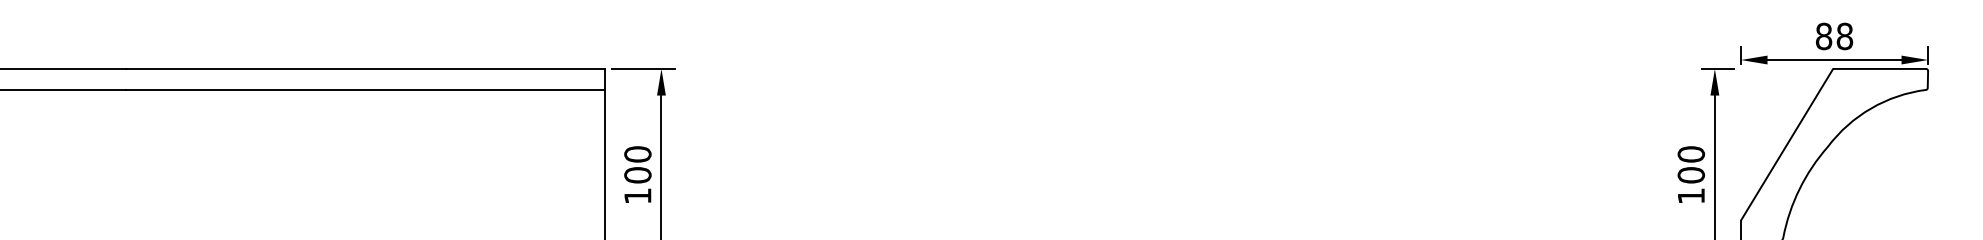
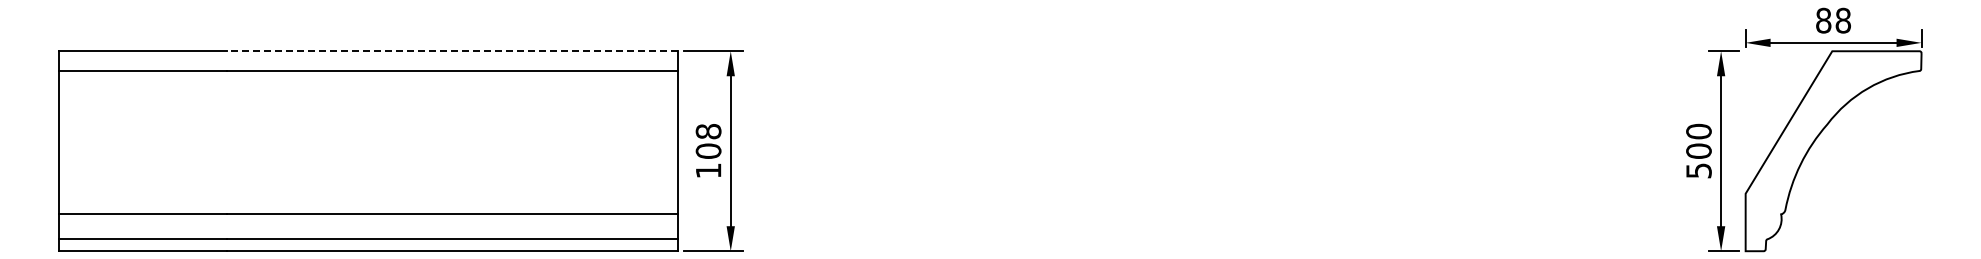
line: (364, 69) -> (451, 51), solid -> dashed
text: (637, 154) -> (708, 131), 100 -> 108
text: (1690, 195) -> (1698, 170), 100 -> 500

